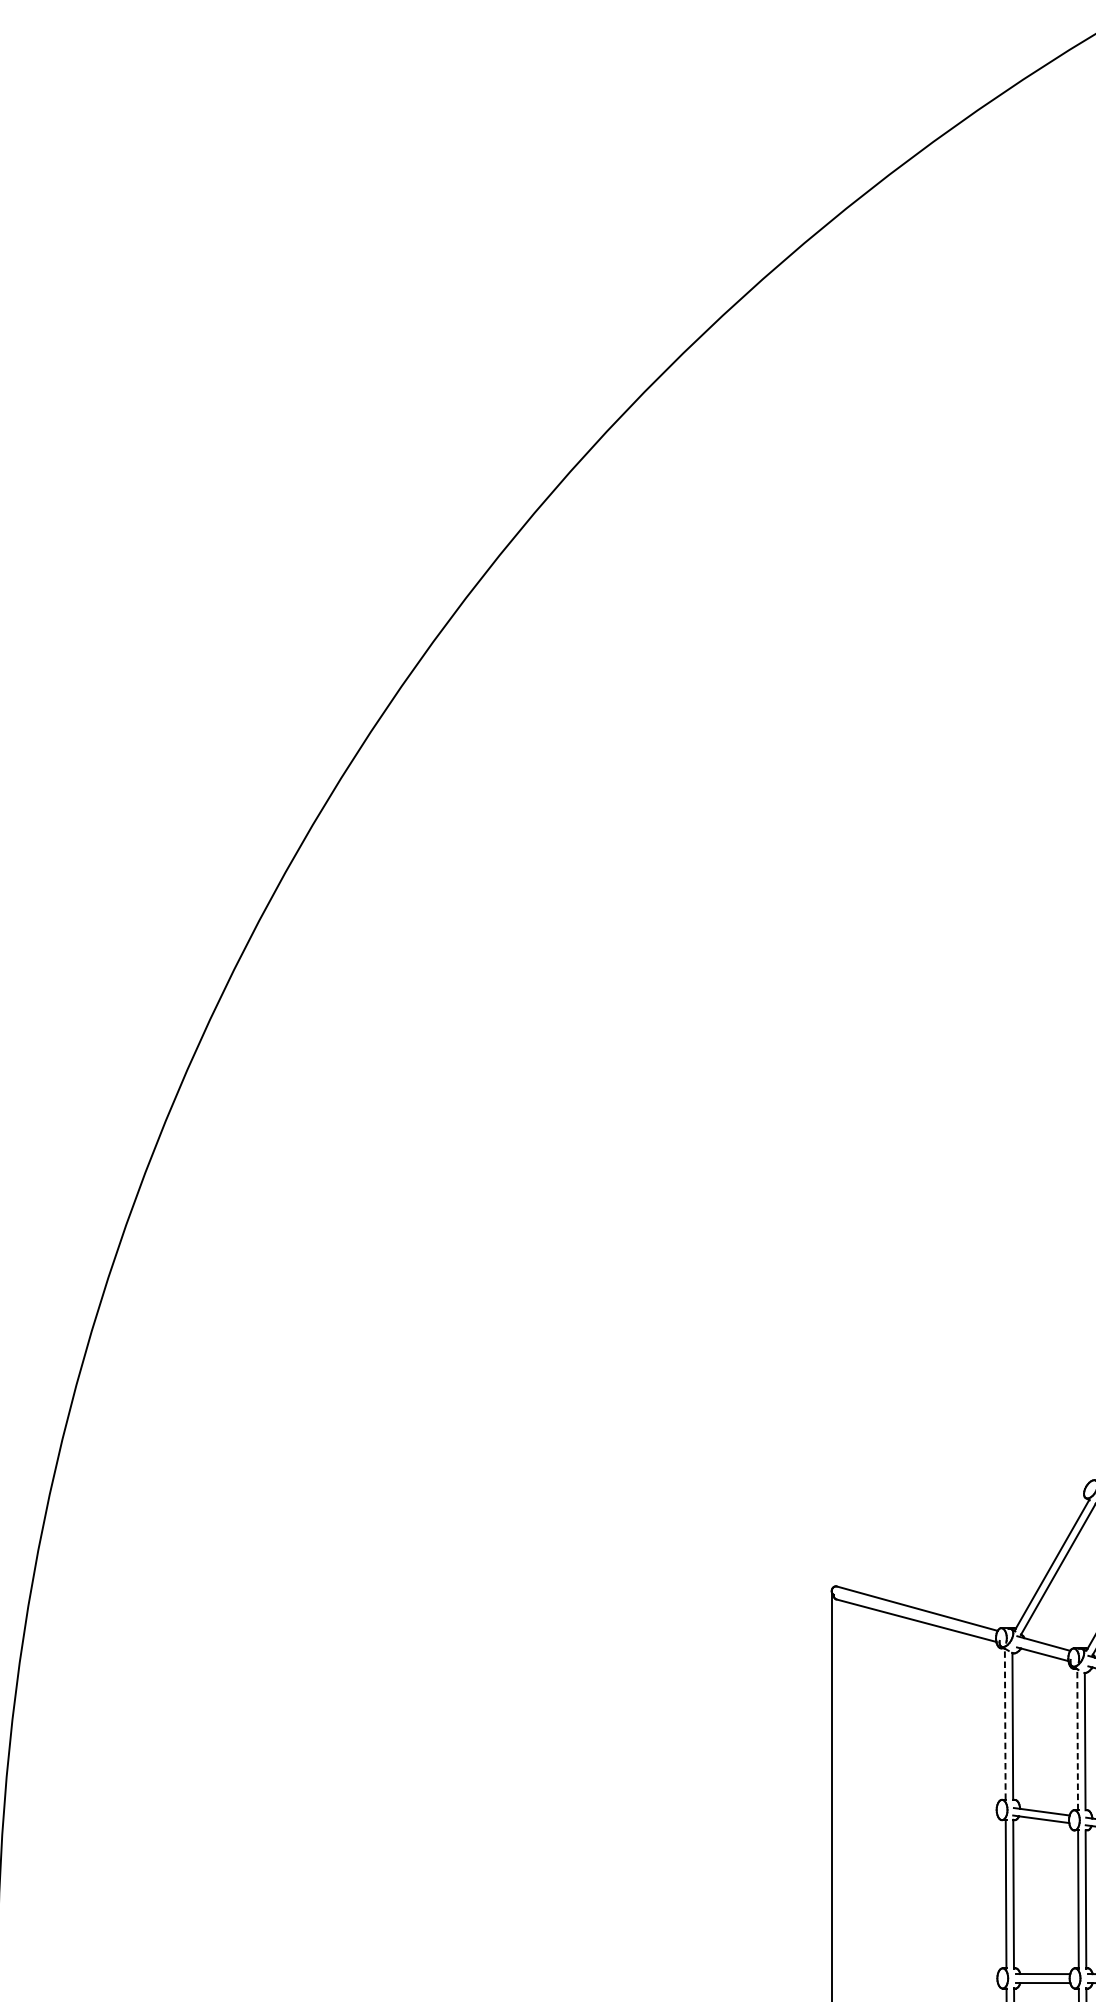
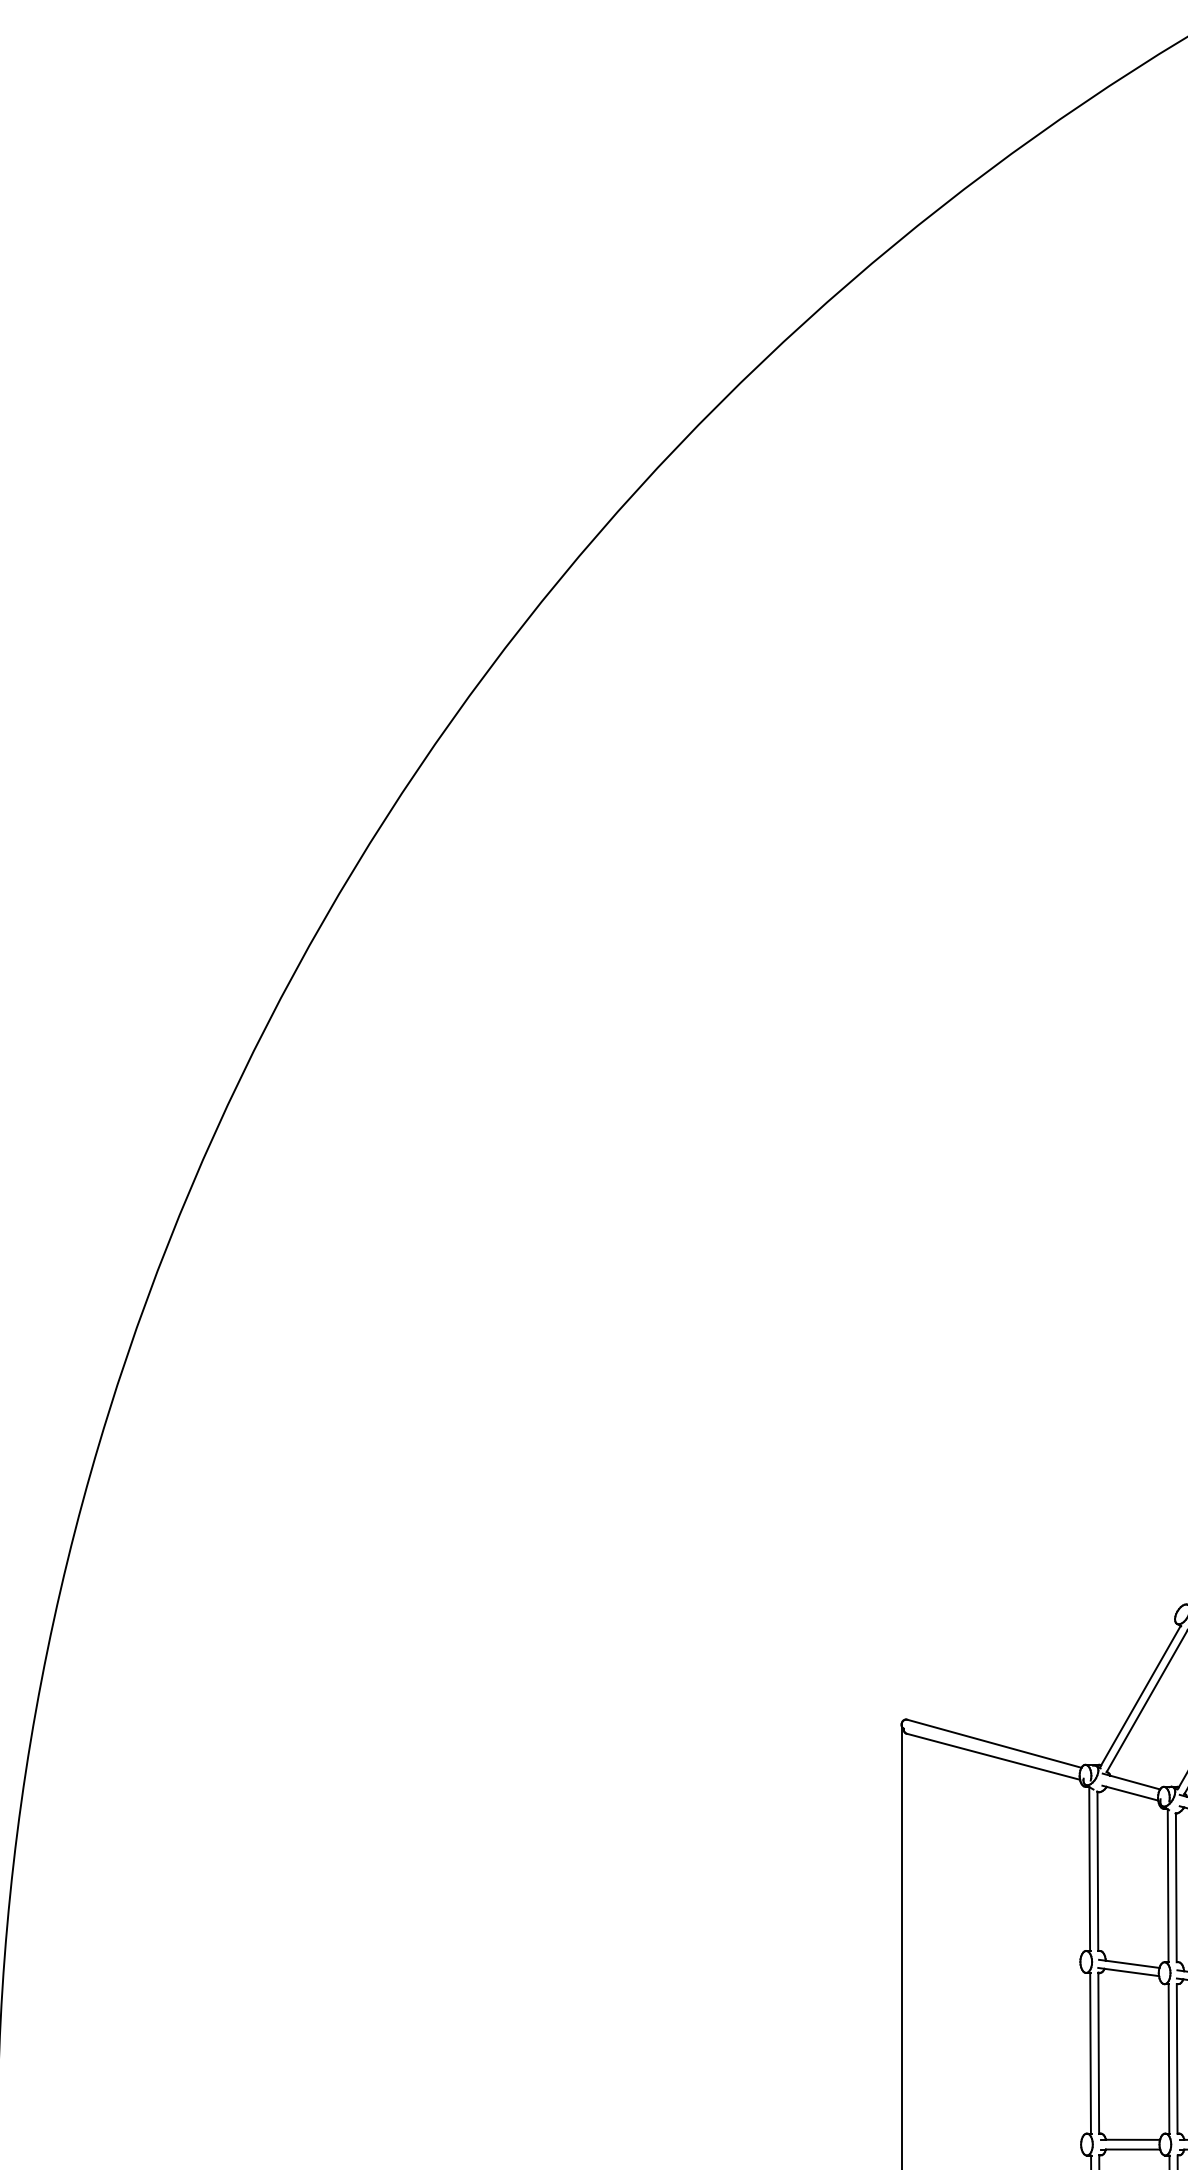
line: (1005, 1724) -> (1089, 1869), dashed -> solid
line: (1077, 1739) -> (1168, 1885), dashed -> solid

